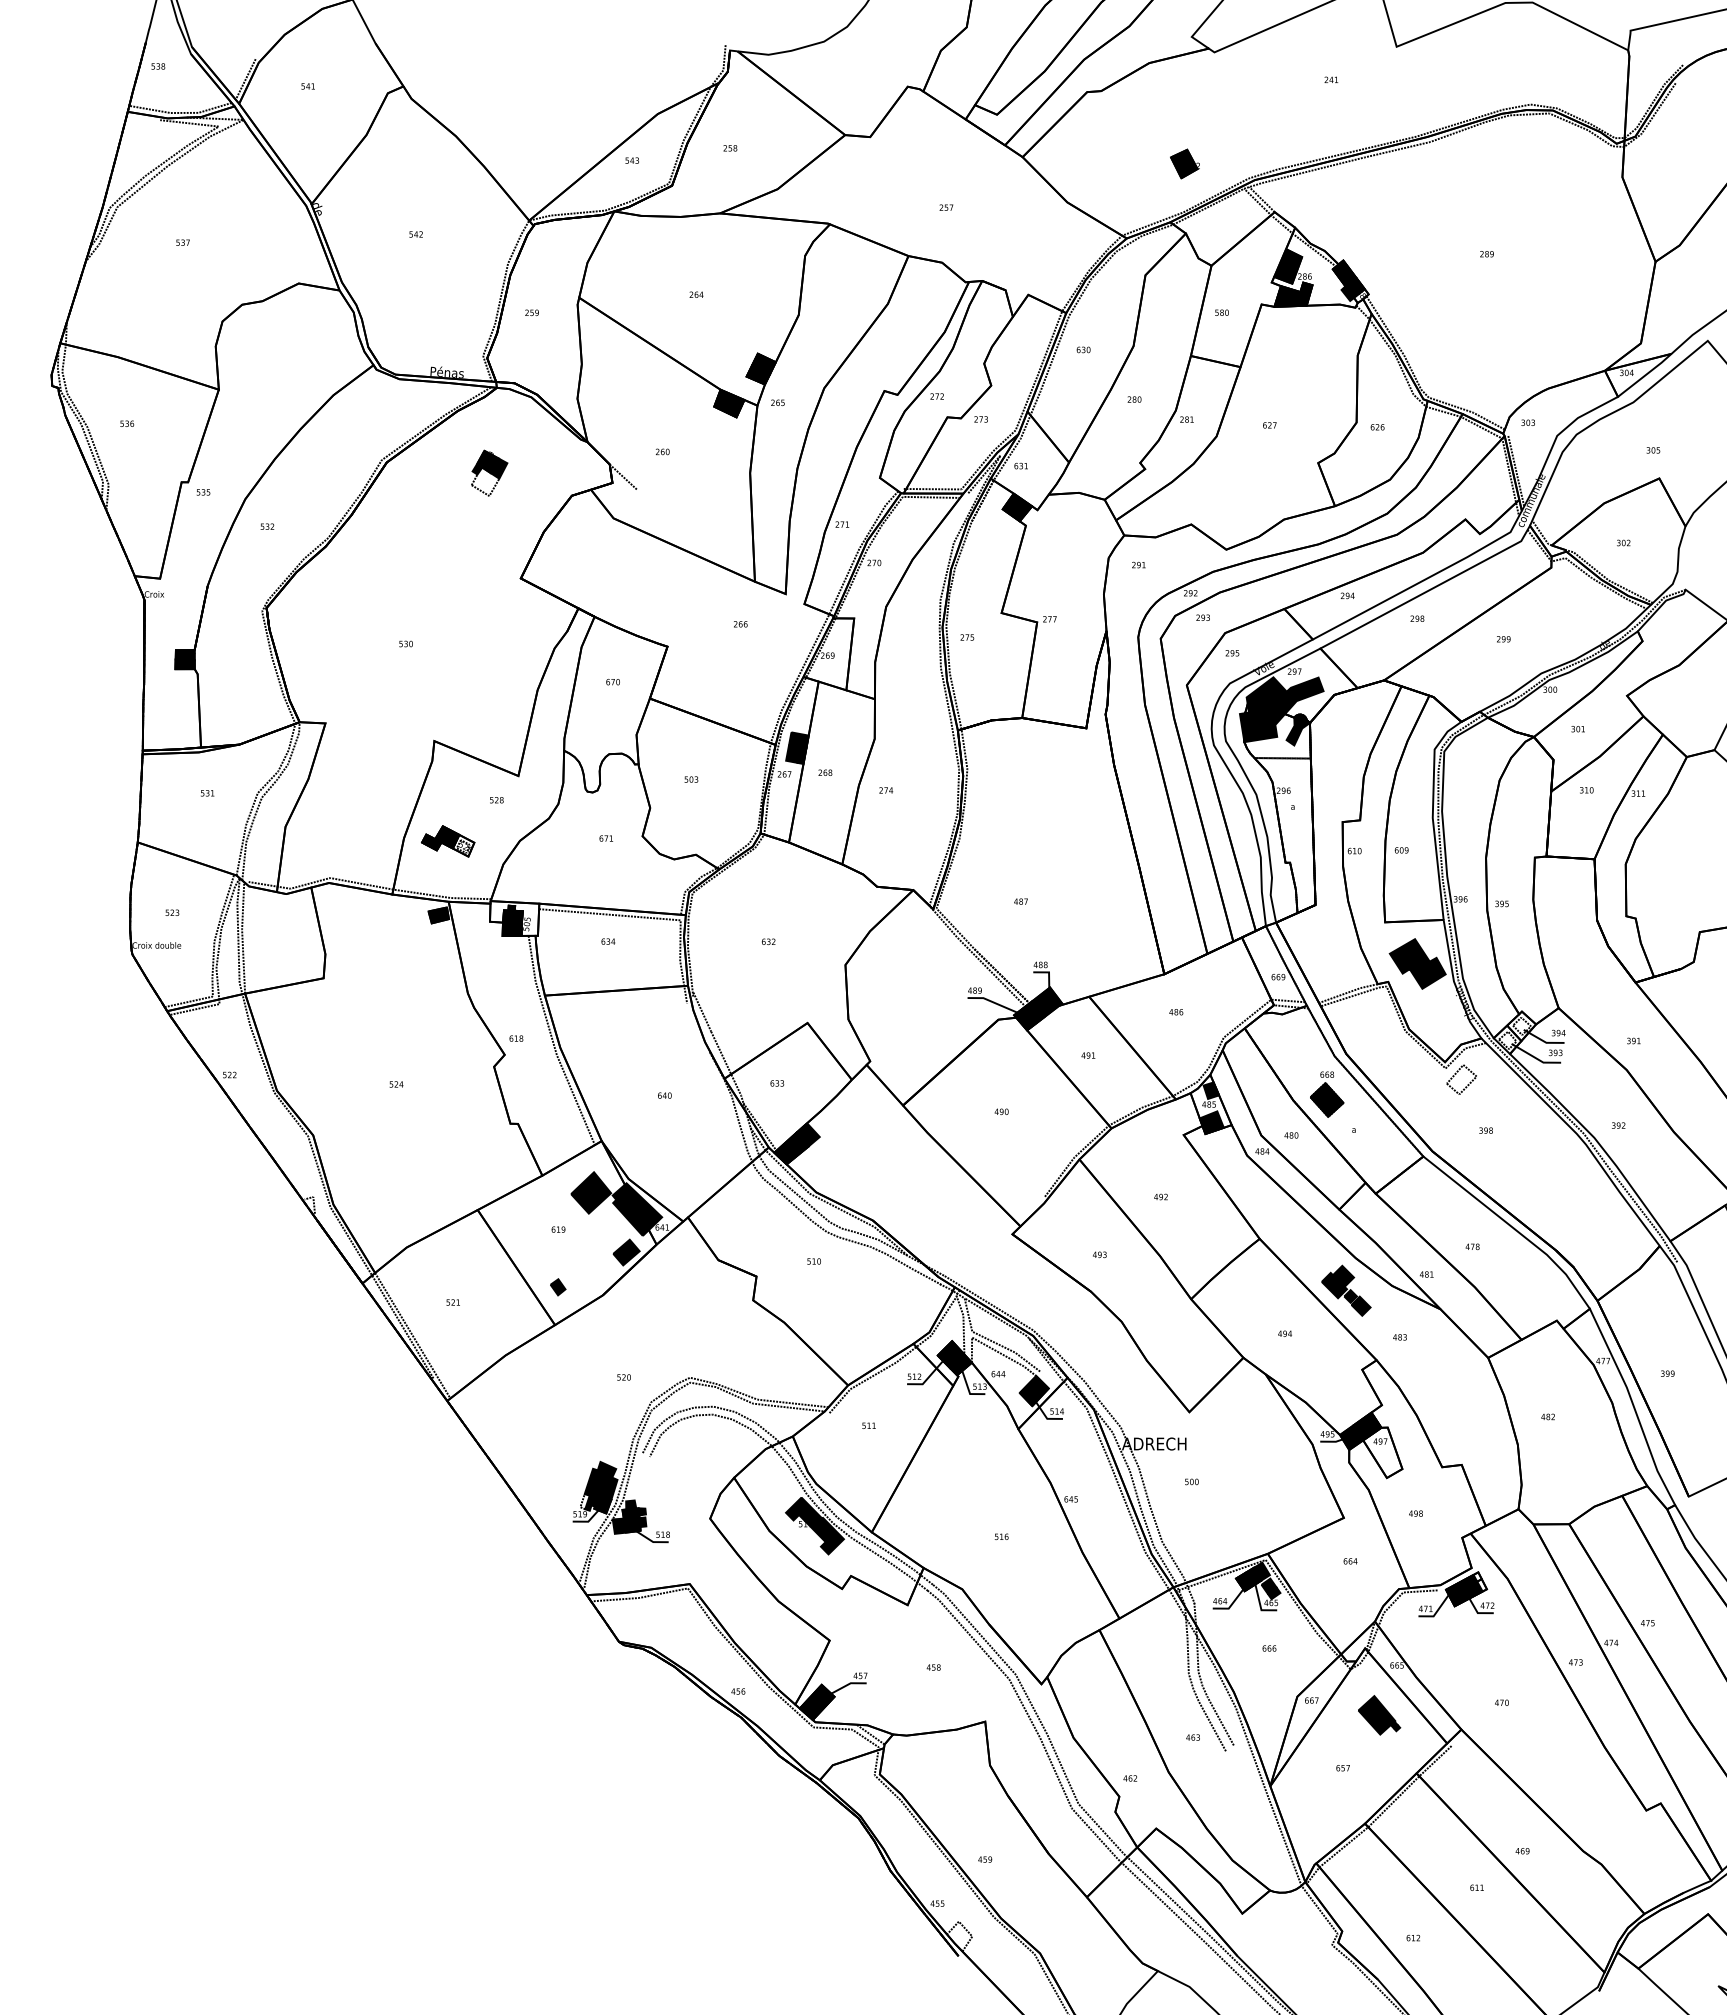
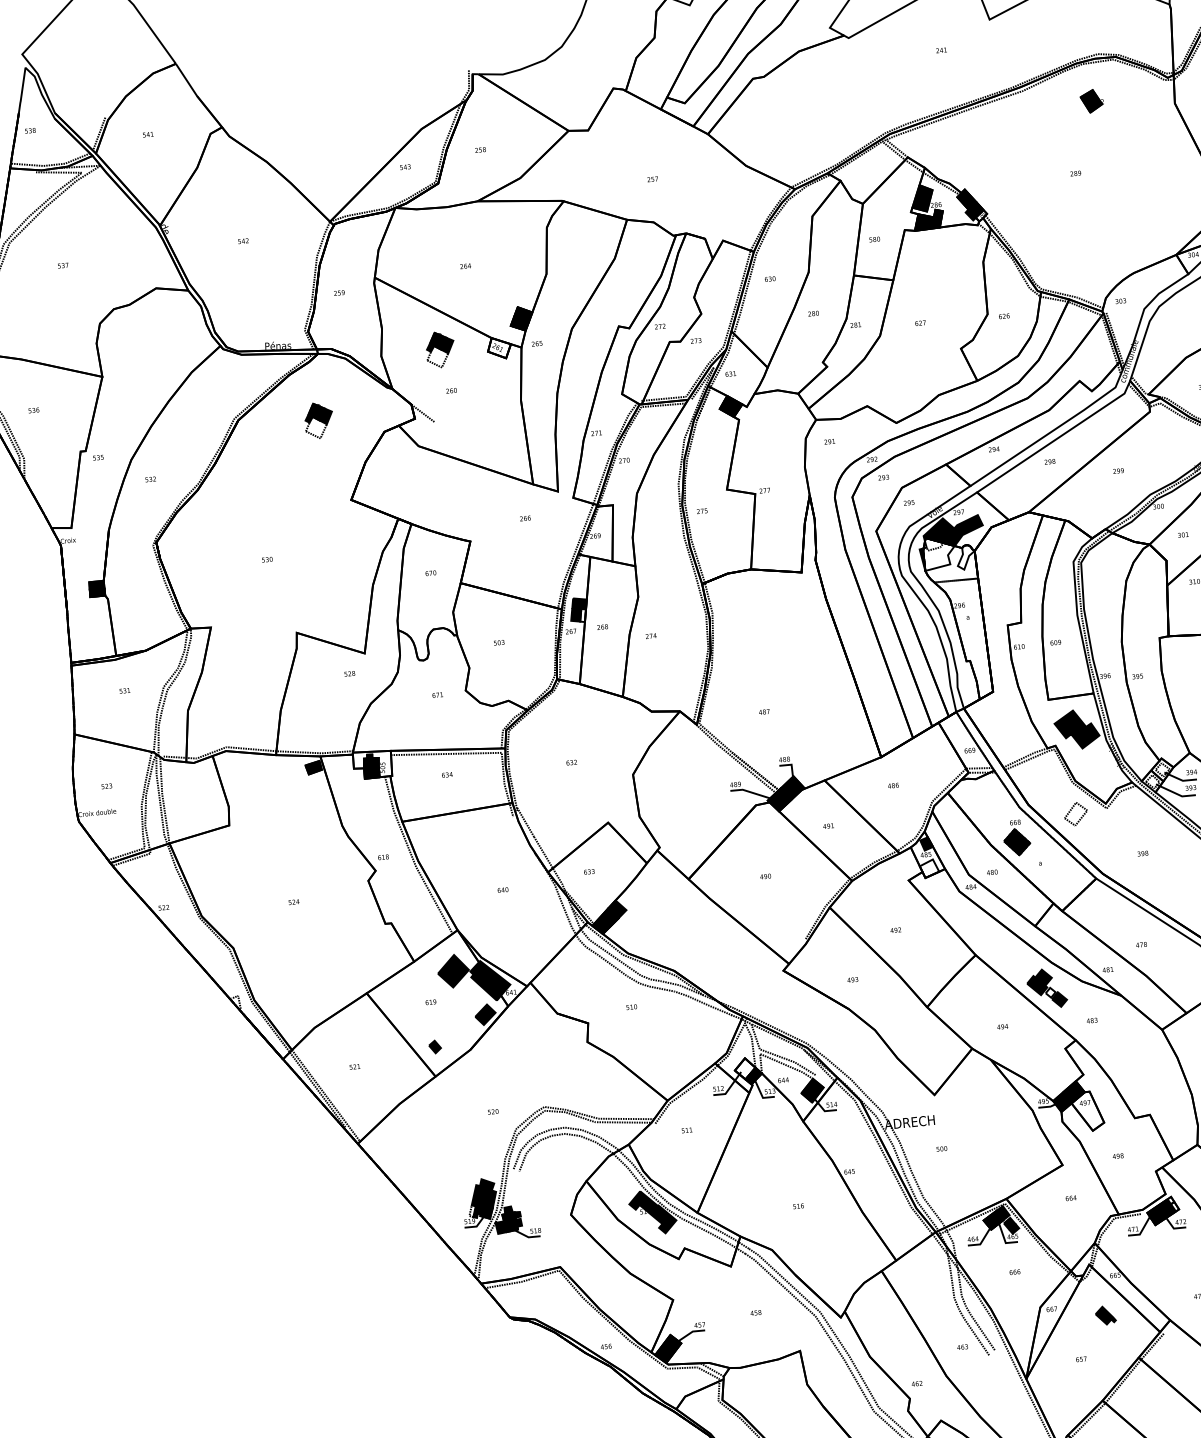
part: (1184, 163) -> (1091, 100), moved
part: (653, 397) -> (440, 349), added
fill: (729, 403) -> (499, 348), removed
fill: (1264, 721) -> (939, 553), removed
fill: (1297, 729) -> (965, 557), removed
fill: (801, 755) -> (582, 615), removed
part: (448, 841) -> (315, 709), removed
part: (1461, 1079) -> (1075, 813), moved
fill: (1211, 1122) -> (929, 868), removed
fill: (1350, 1296) -> (1050, 992), removed
fill: (950, 1354) -> (744, 1068), removed
part: (1379, 1715) -> (1105, 1315), size x0.6

